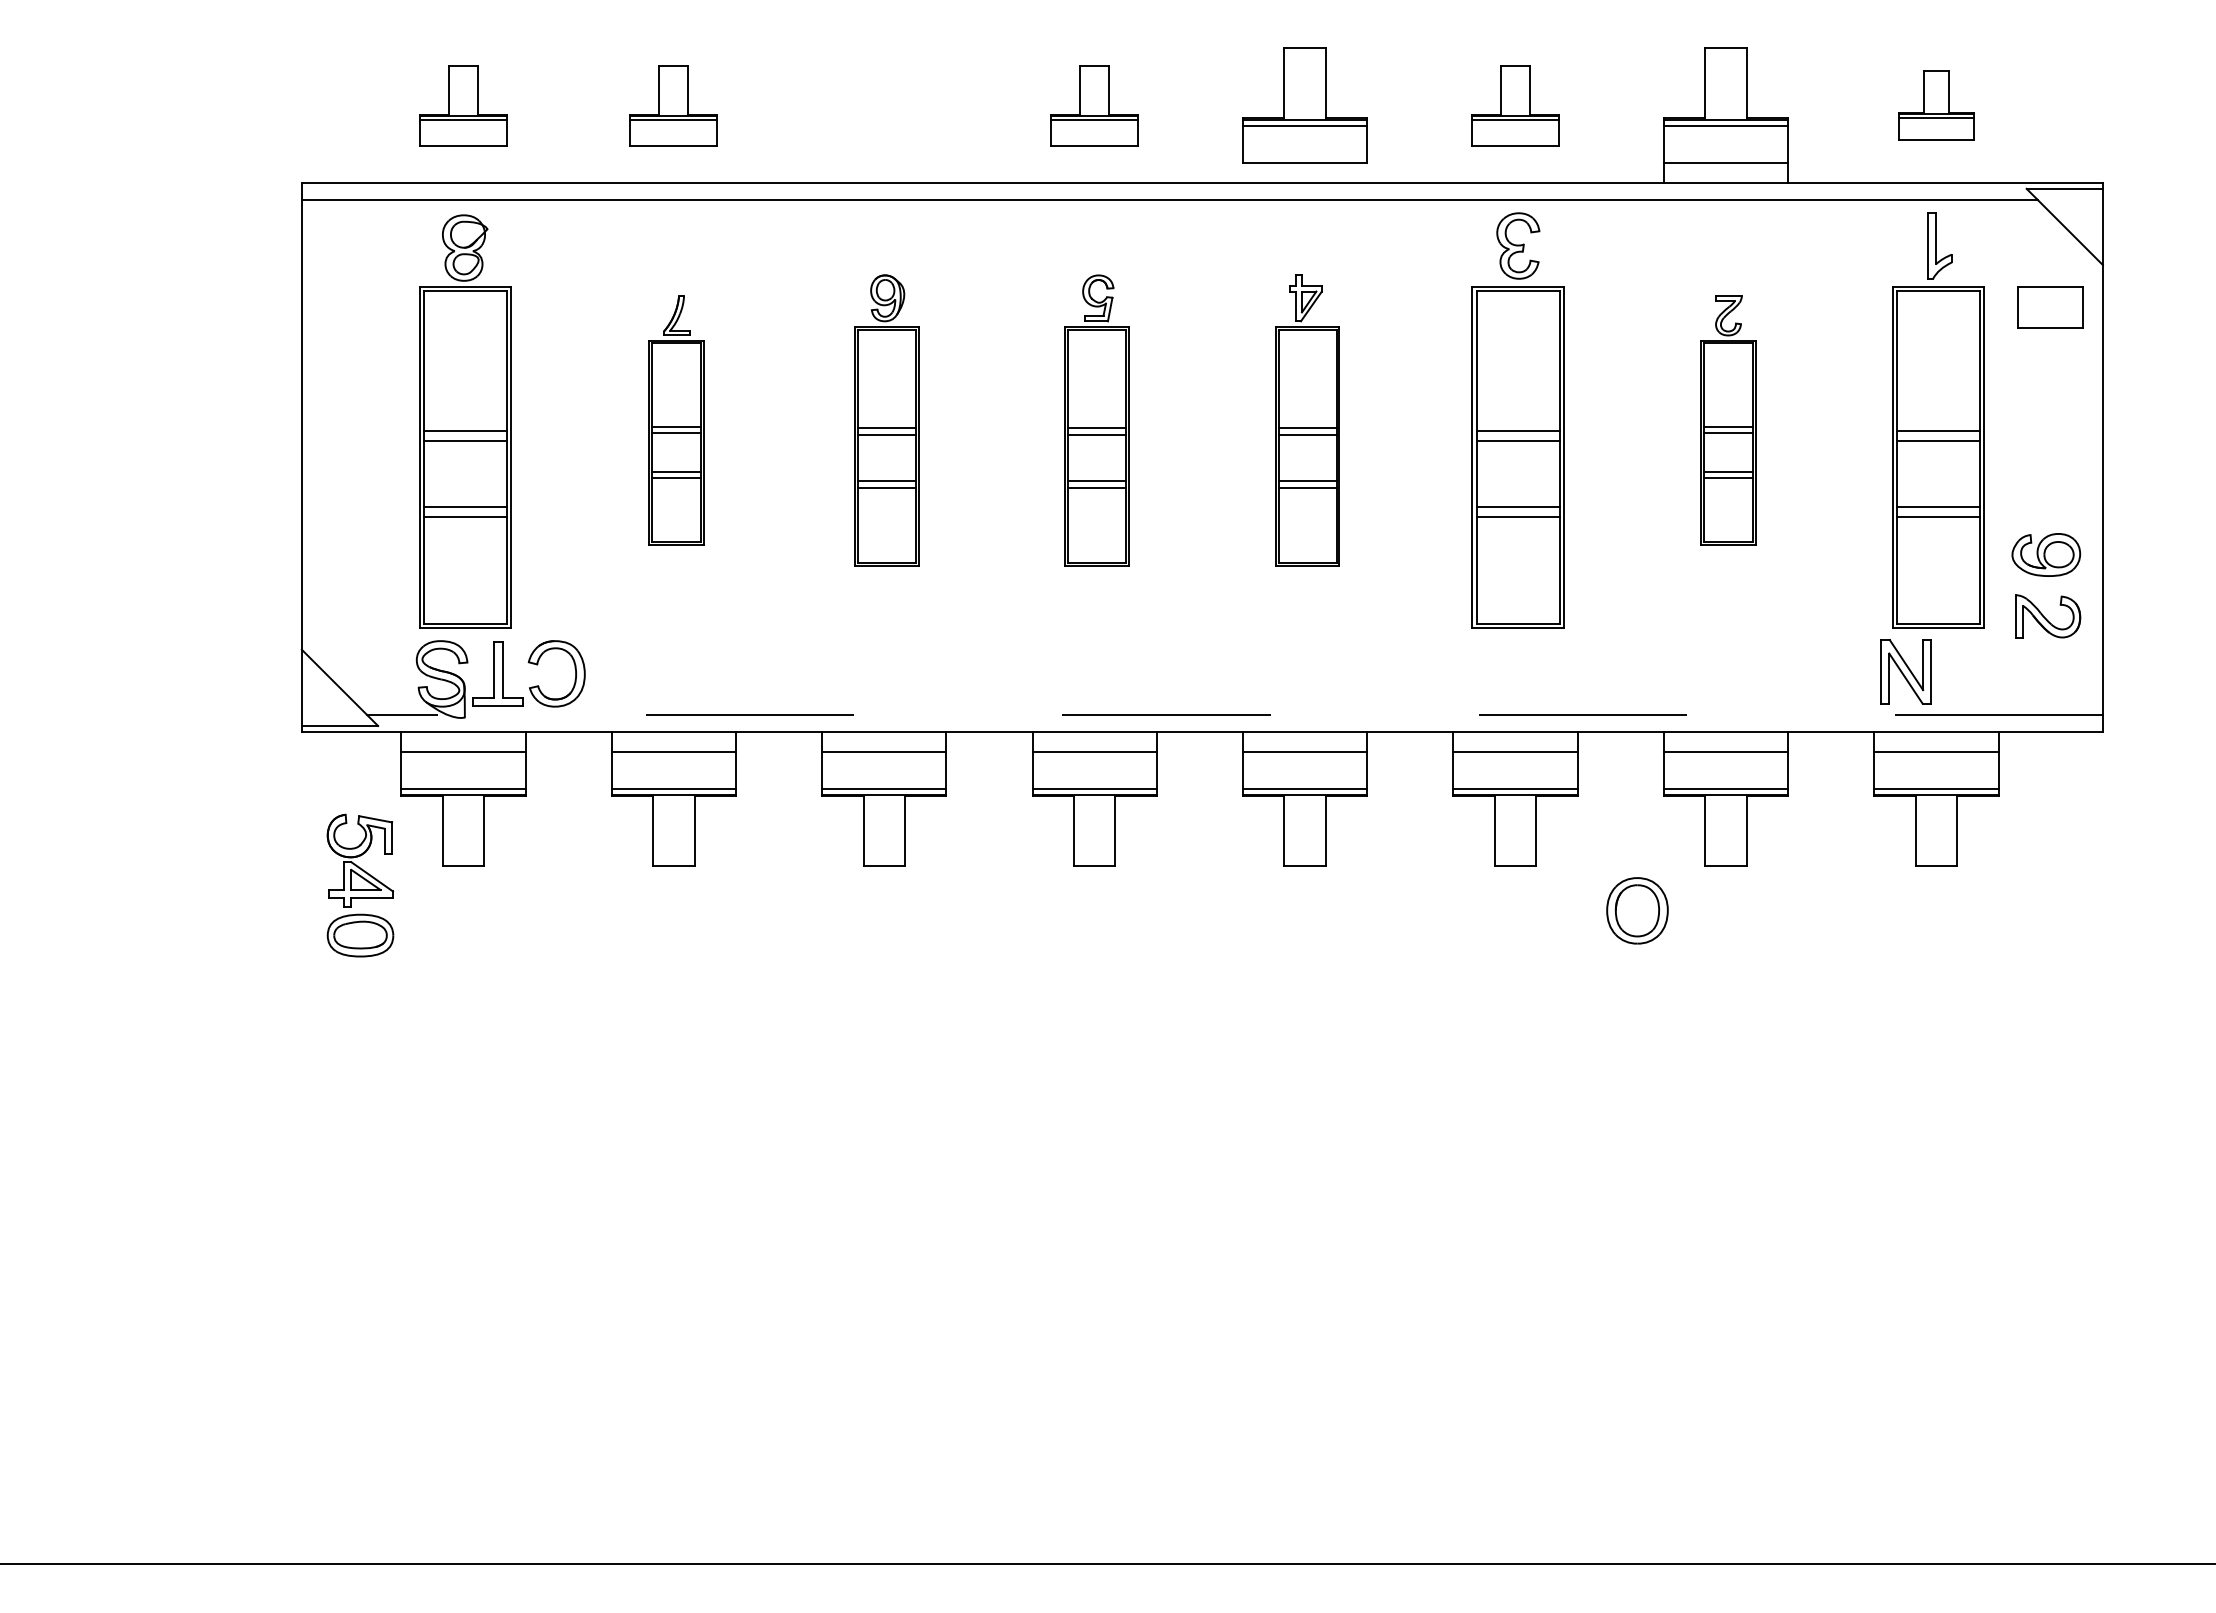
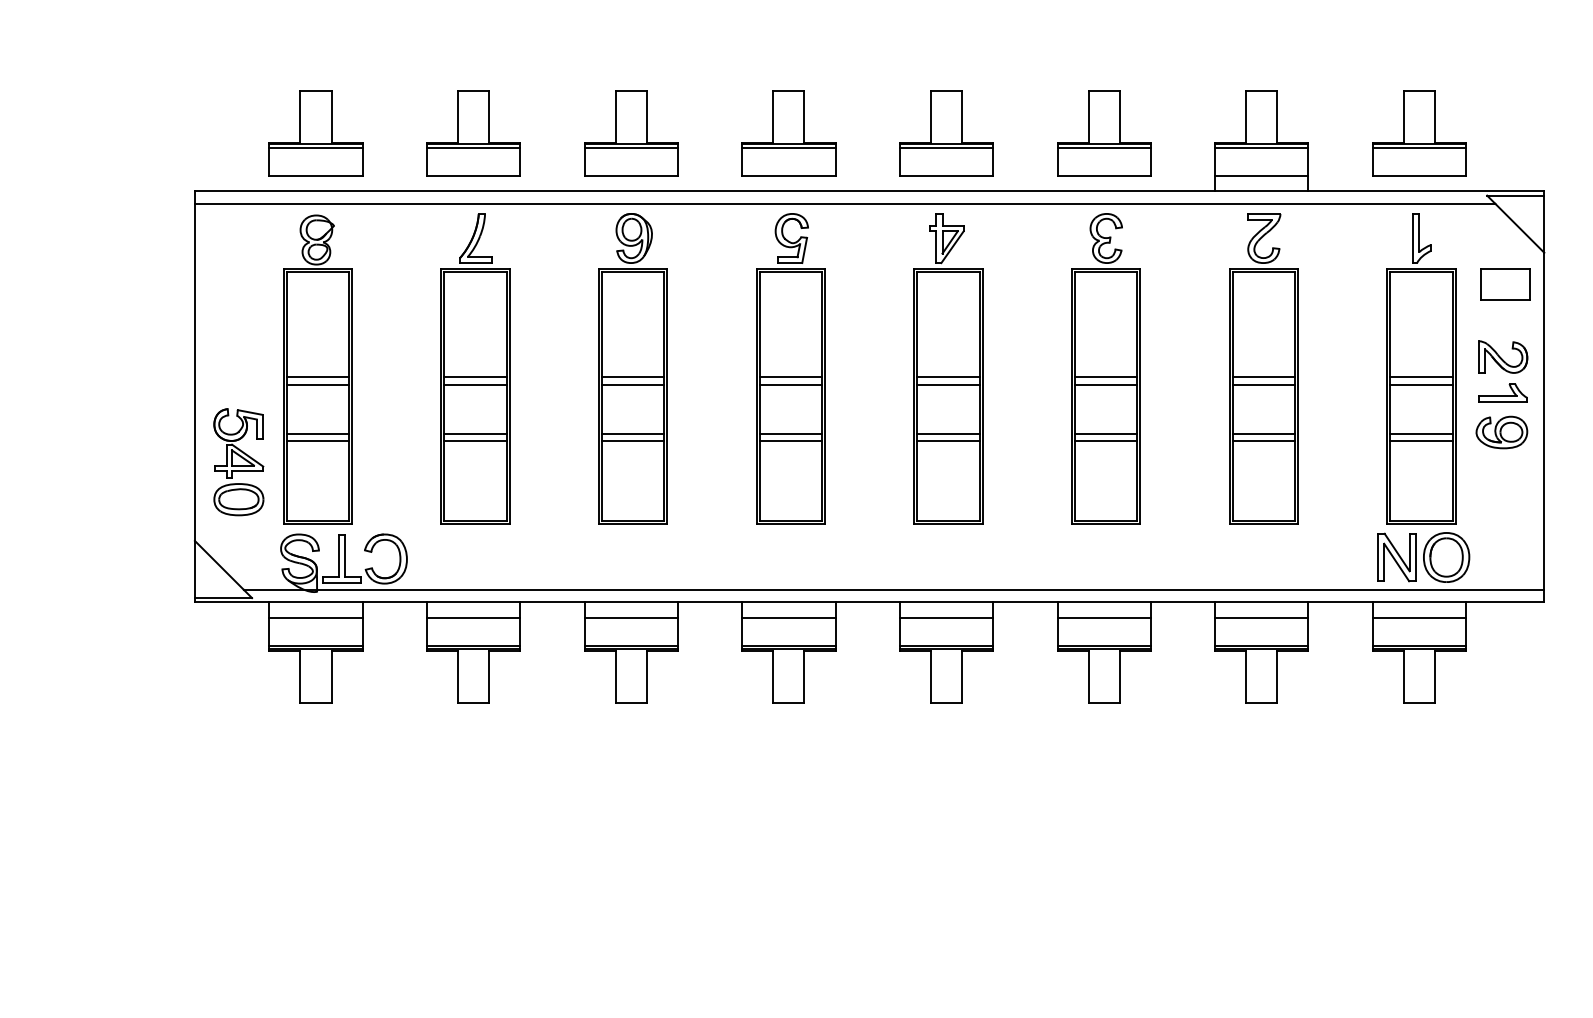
part: (463, 105) -> (316, 133), size x1.43
part: (673, 105) -> (473, 133), size x1.43
part: (883, 105) -> (630, 133), added
part: (1094, 105) -> (788, 133), size x1.43
part: (1515, 105) -> (1104, 133), size x1.43
part: (1936, 105) -> (1419, 133), size x1.67
part: (676, 420) -> (475, 369), size x1.67
part: (886, 420) -> (632, 369), size x1.43
part: (1097, 420) -> (791, 369), size x1.43
part: (1307, 420) -> (948, 369), size x1.43
part: (1728, 420) -> (1263, 369), size x1.67
part: (2047, 451) -> (1502, 392), added
part: (2046, 554) -> (1502, 432), moved
part: (2048, 616) -> (1503, 357), moved
line: (1235, 715) -> (894, 590), dashed -> solid
part: (360, 885) -> (238, 462), moved
part: (1637, 910) -> (1446, 557), moved

